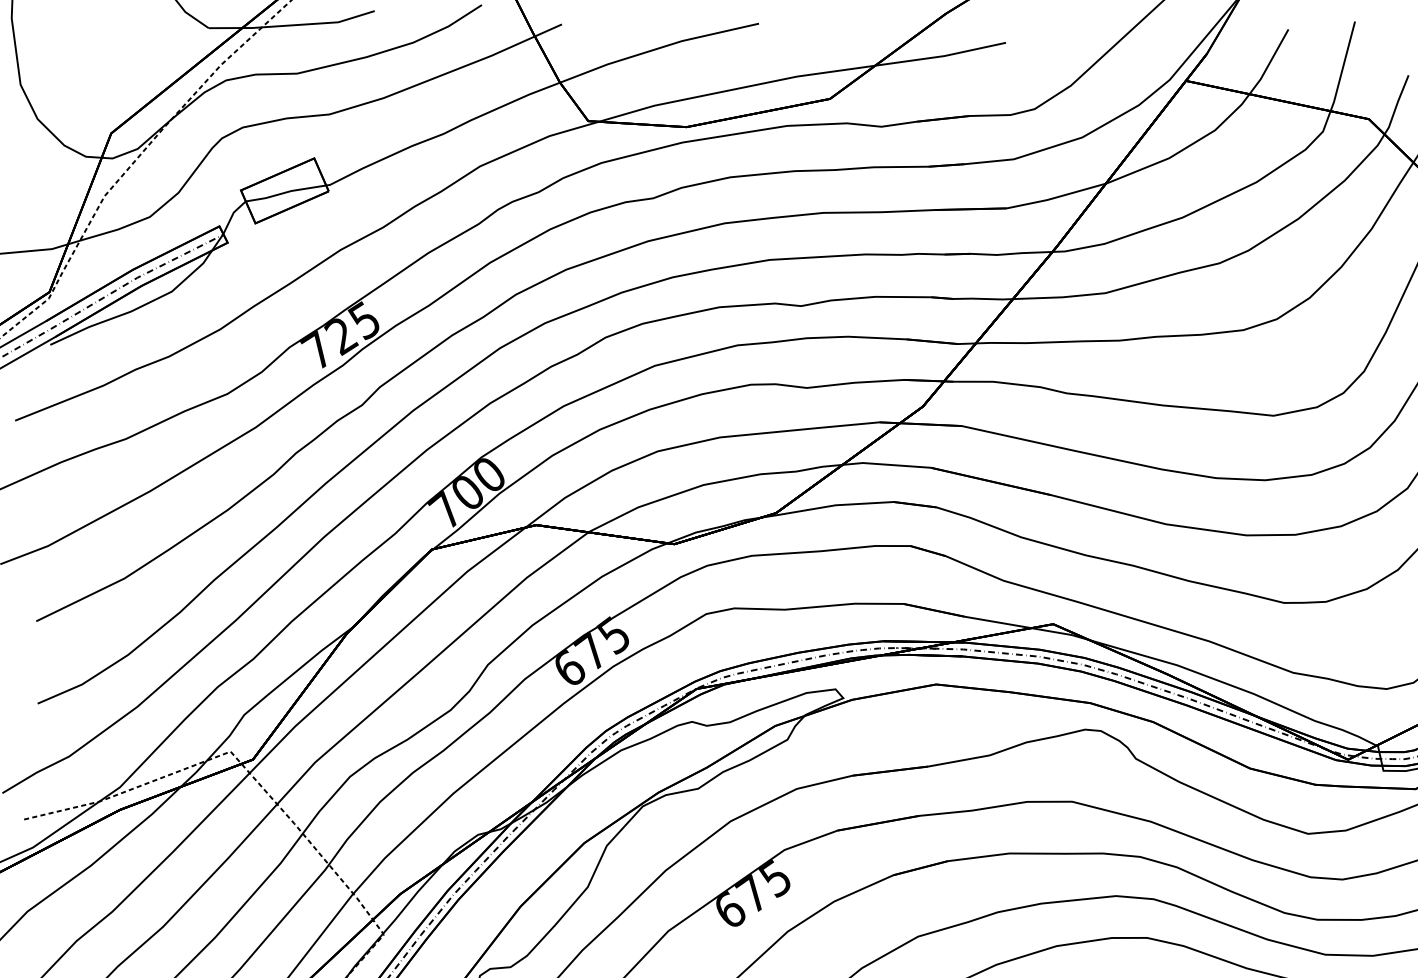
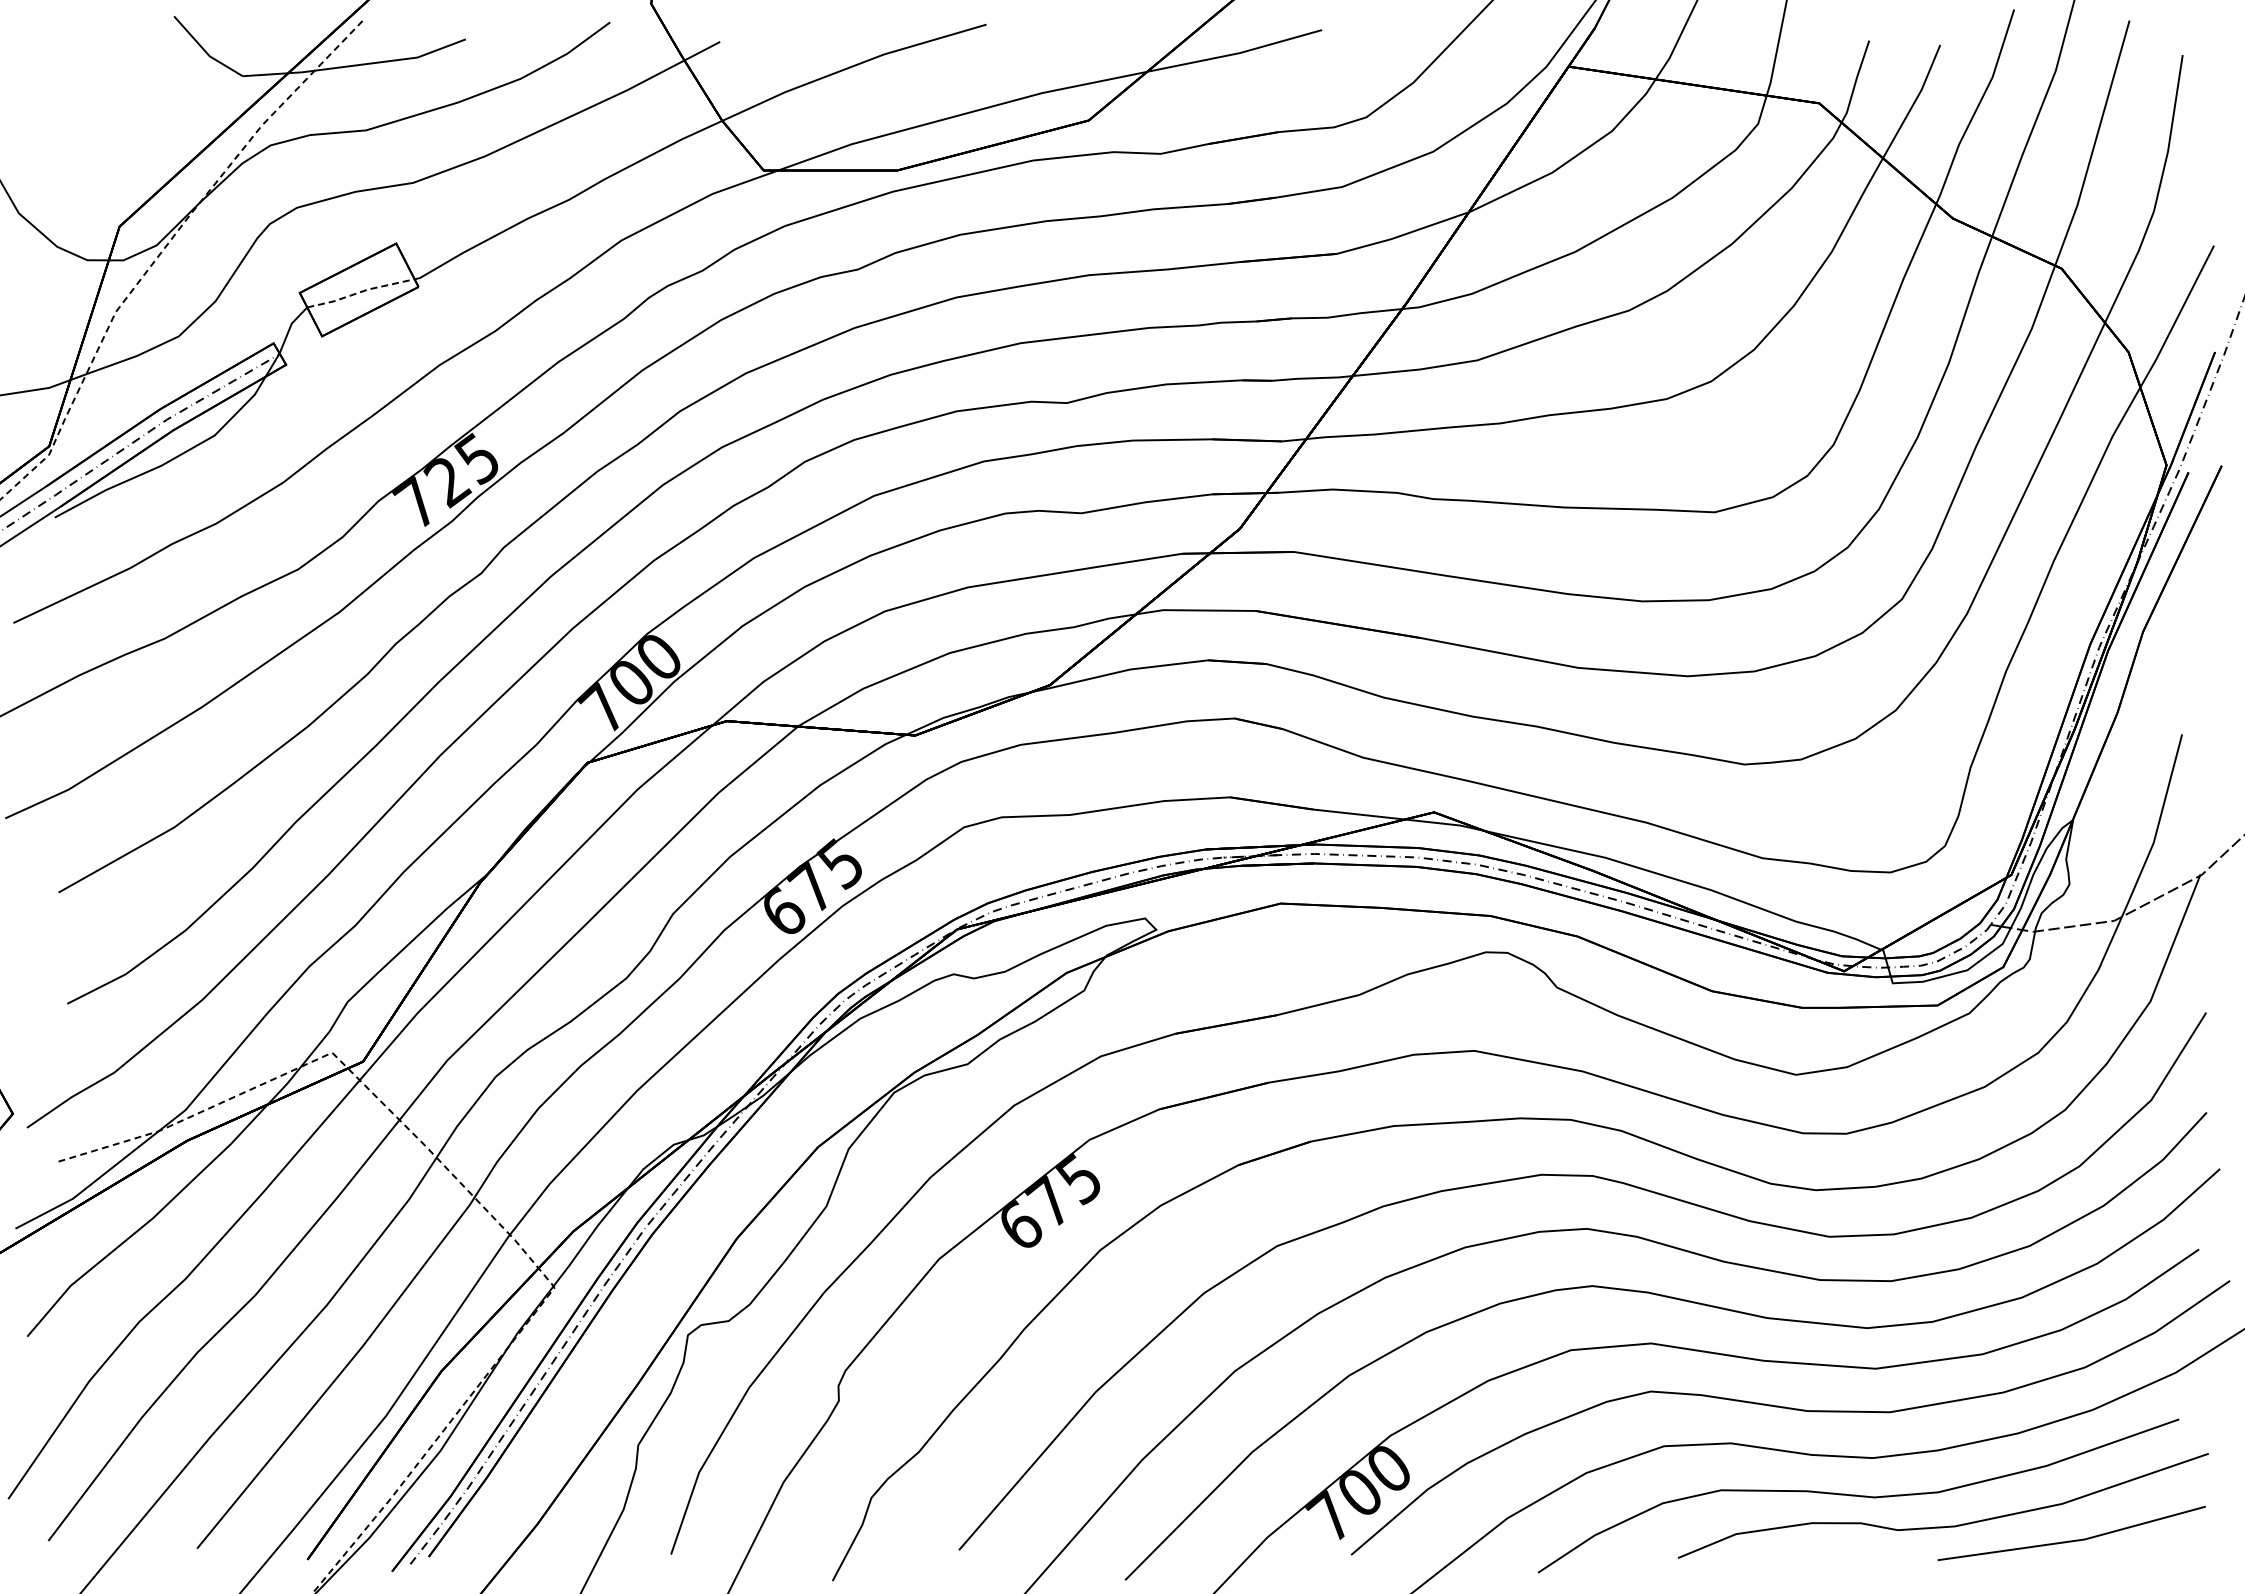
line: (285, 192) -> (360, 292), solid -> dashed

